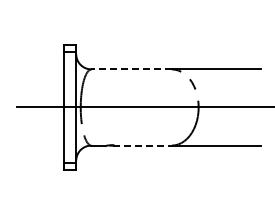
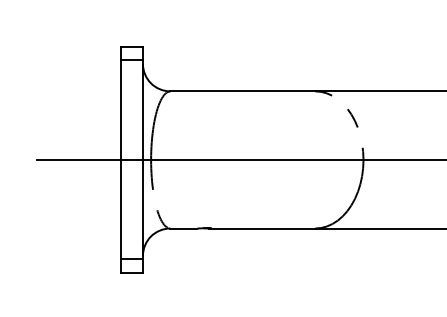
line: (131, 69) -> (242, 91), dashed -> solid
line: (142, 145) -> (262, 228), dashed -> solid

